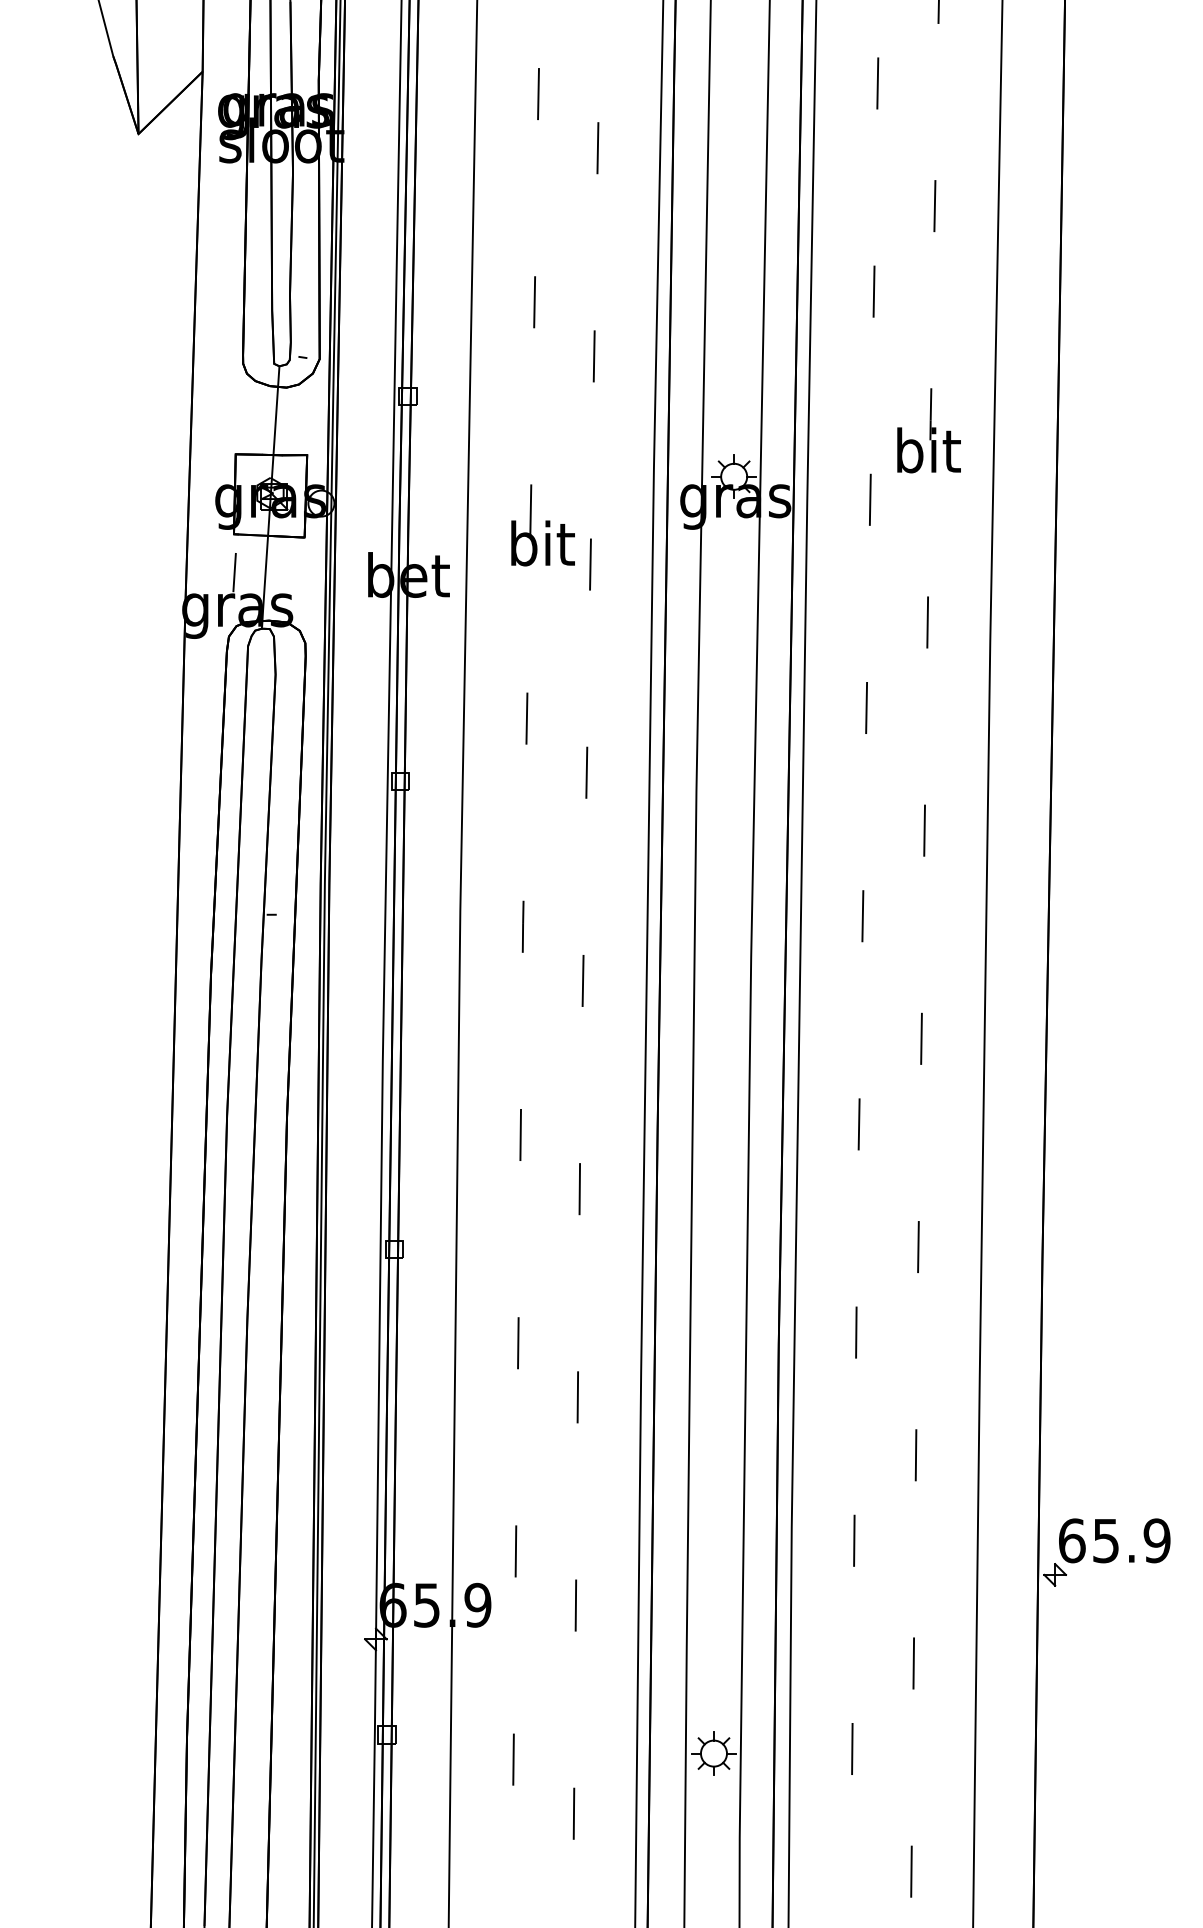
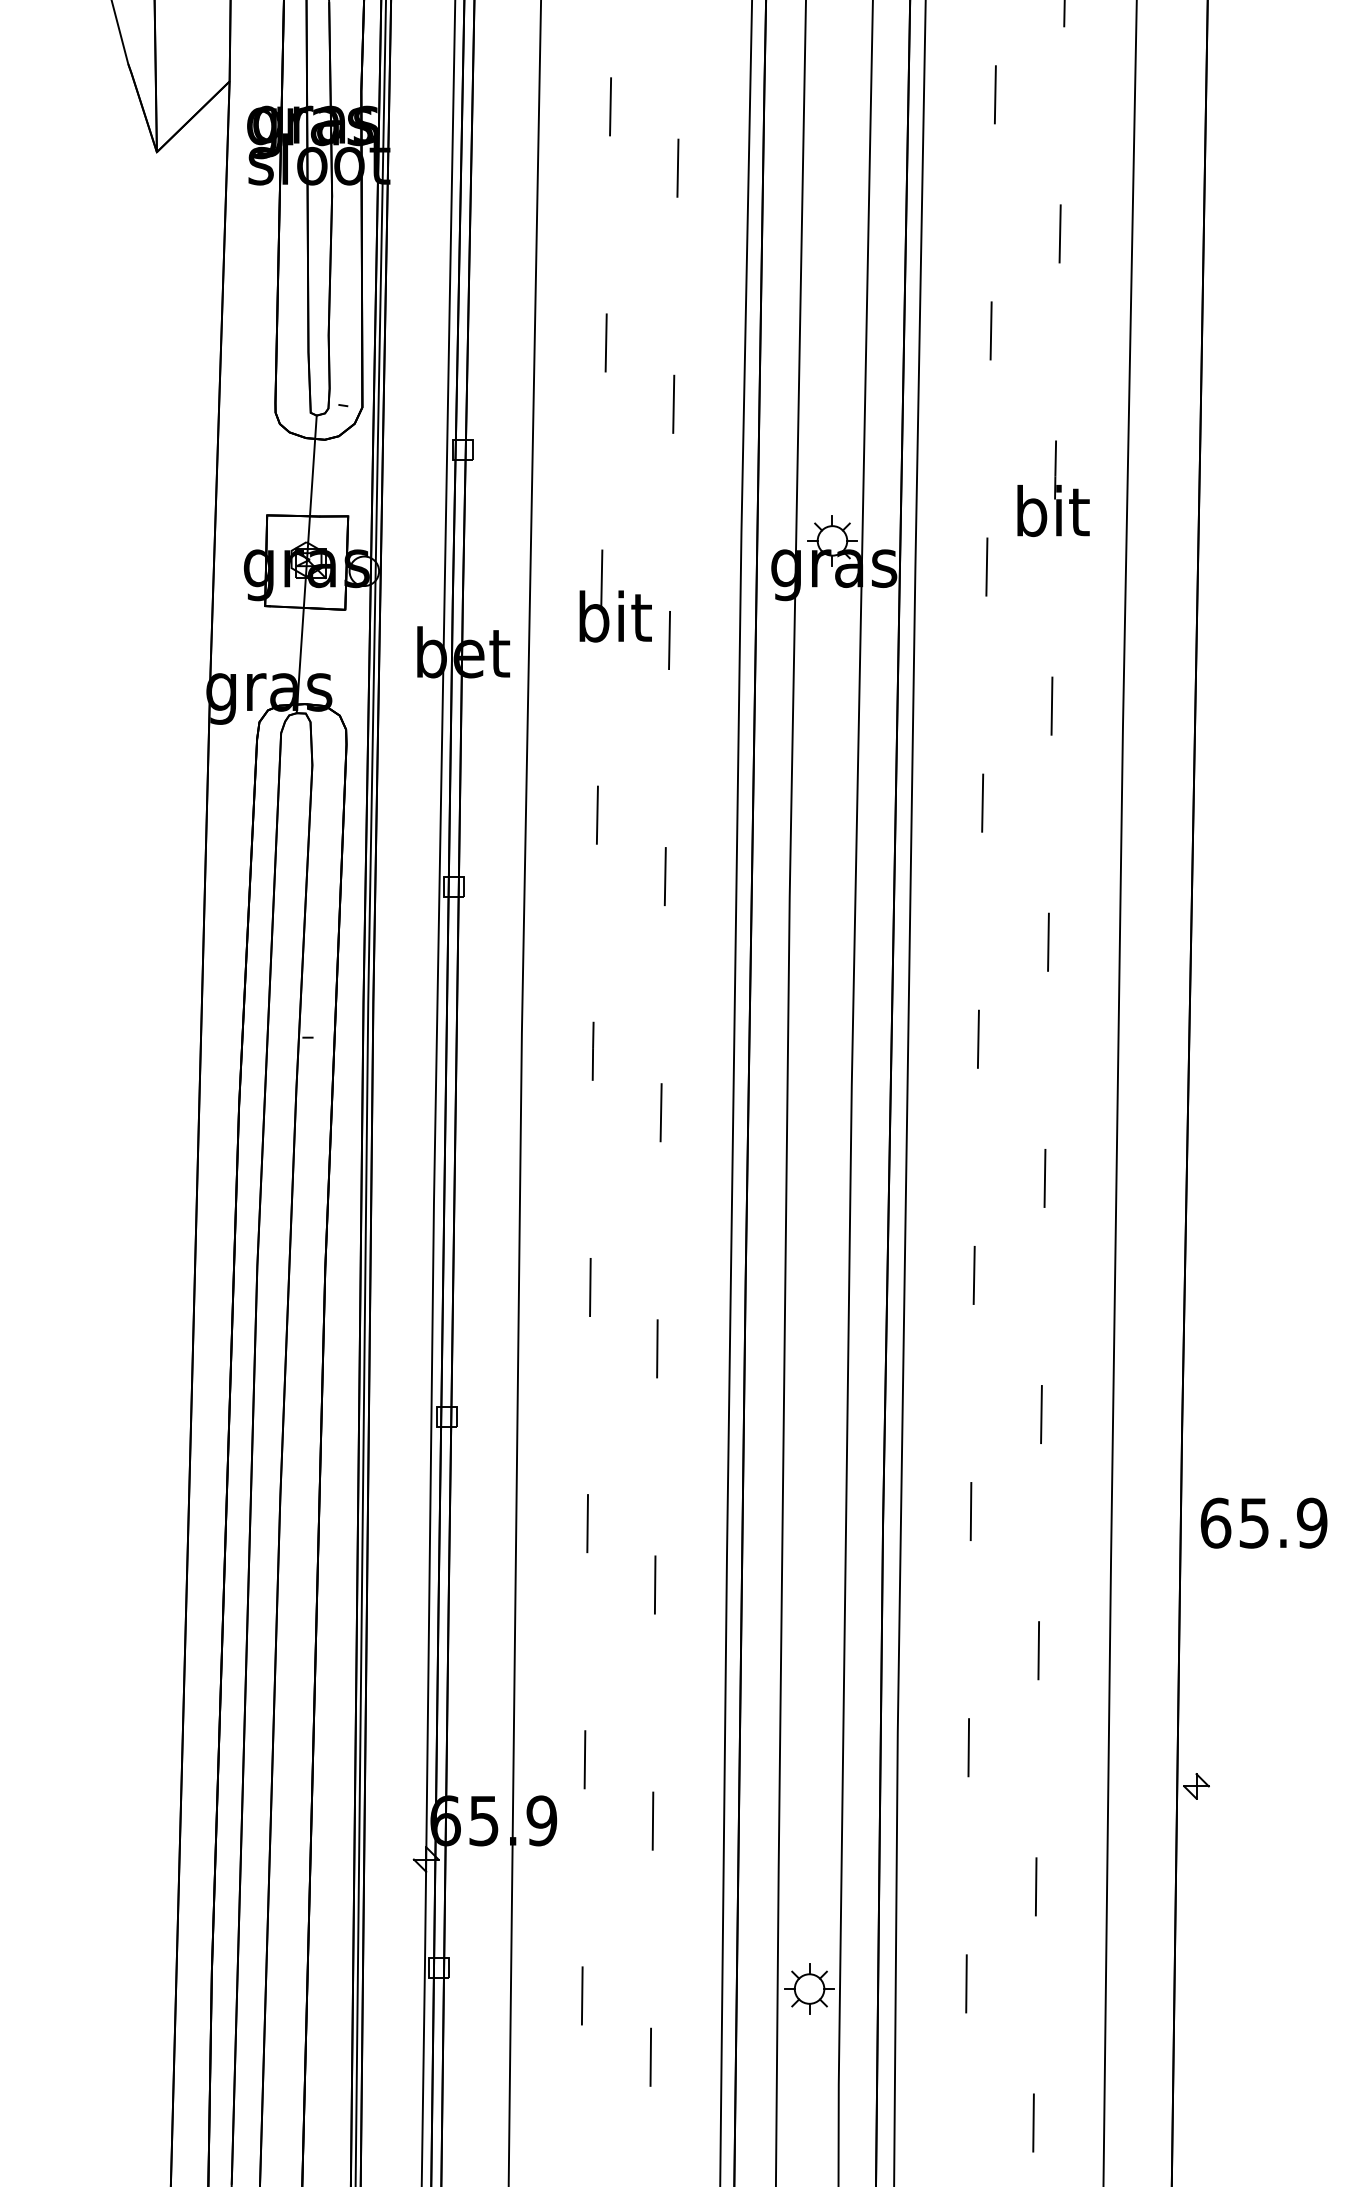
line: (234, 572) -> (265, 649), removed
text: (1114, 1540) -> (1263, 1522), moved

